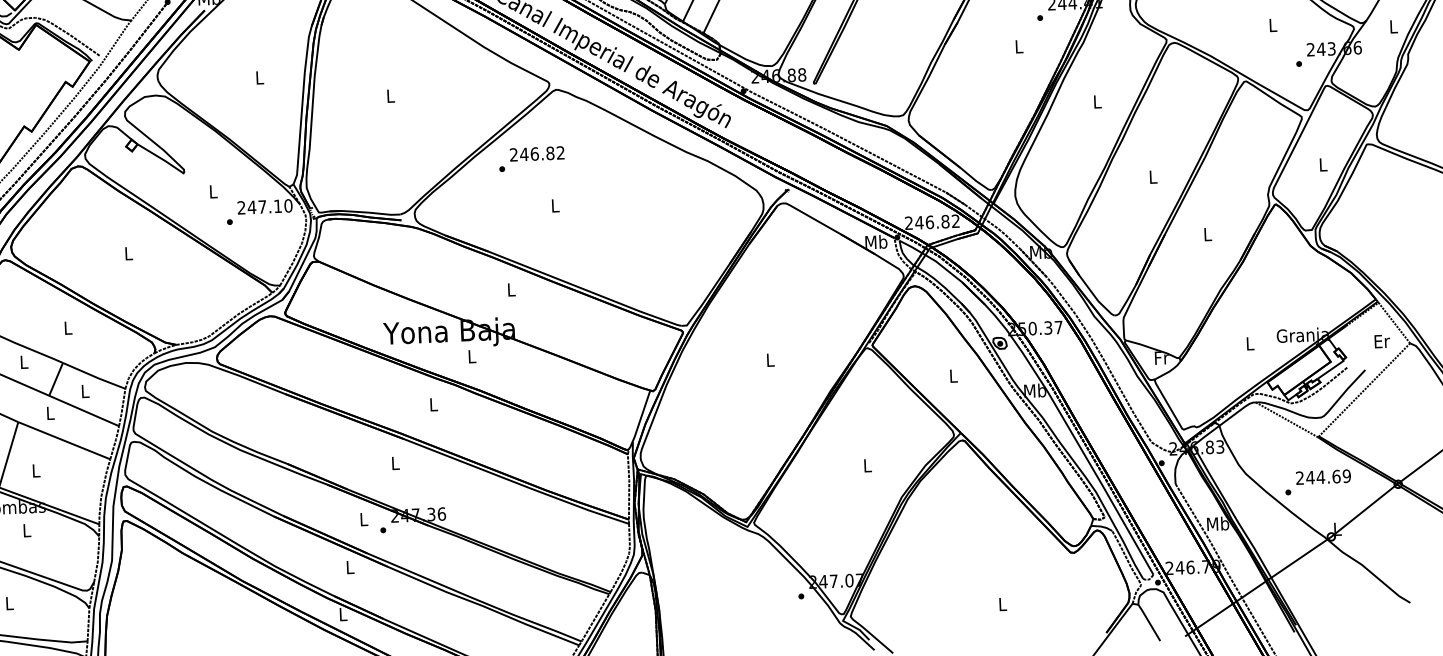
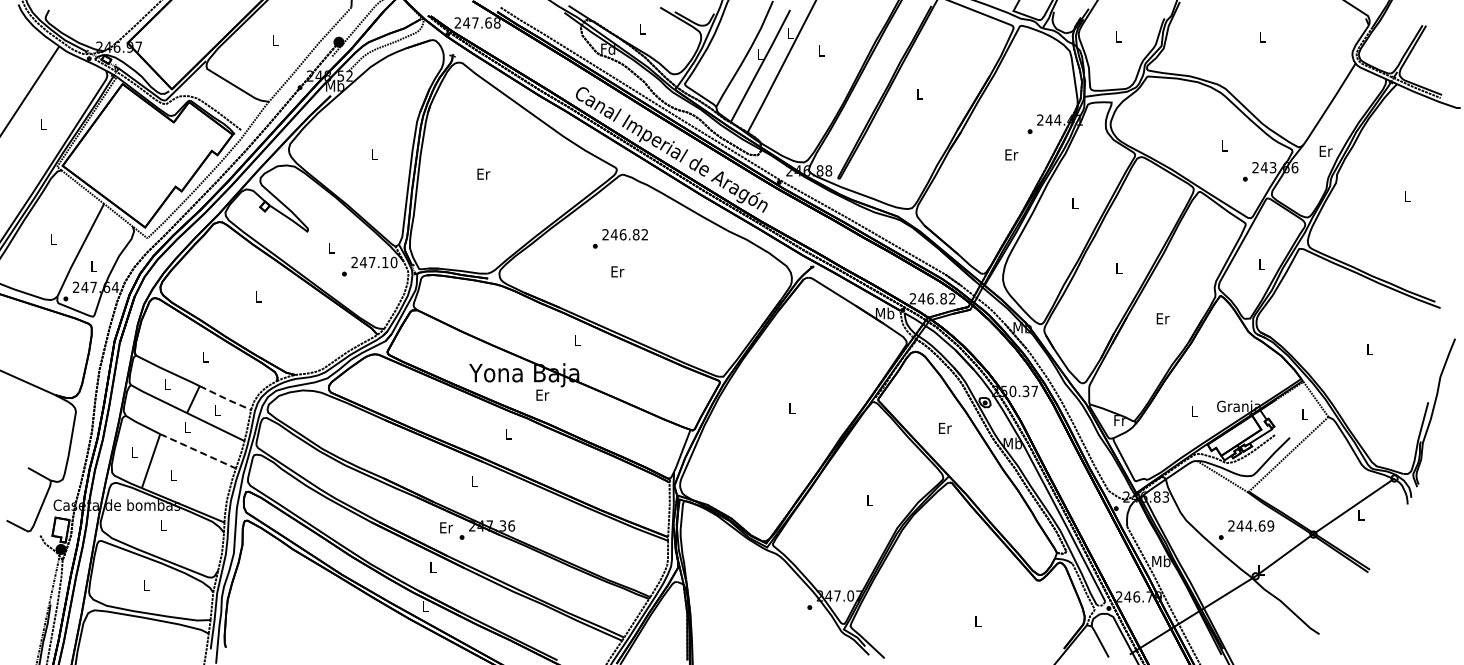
text: (1393, 25) -> (1325, 150), L -> Er
text: (1019, 46) -> (1011, 154), L -> Er
text: (390, 95) -> (483, 173), L -> Er
text: (531, 158) -> (620, 238), moved
text: (555, 205) -> (617, 271), L -> Er
text: (1207, 234) -> (1162, 318), L -> Er
text: (1381, 340) -> (1304, 413), Er -> L
text: (472, 355) -> (542, 394), L -> Er
text: (954, 375) -> (945, 427), L -> Er
line: (95, 377) -> (226, 399), solid -> dashed
line: (64, 440) -> (198, 451), solid -> dashed
text: (364, 519) -> (446, 527), L -> Er

